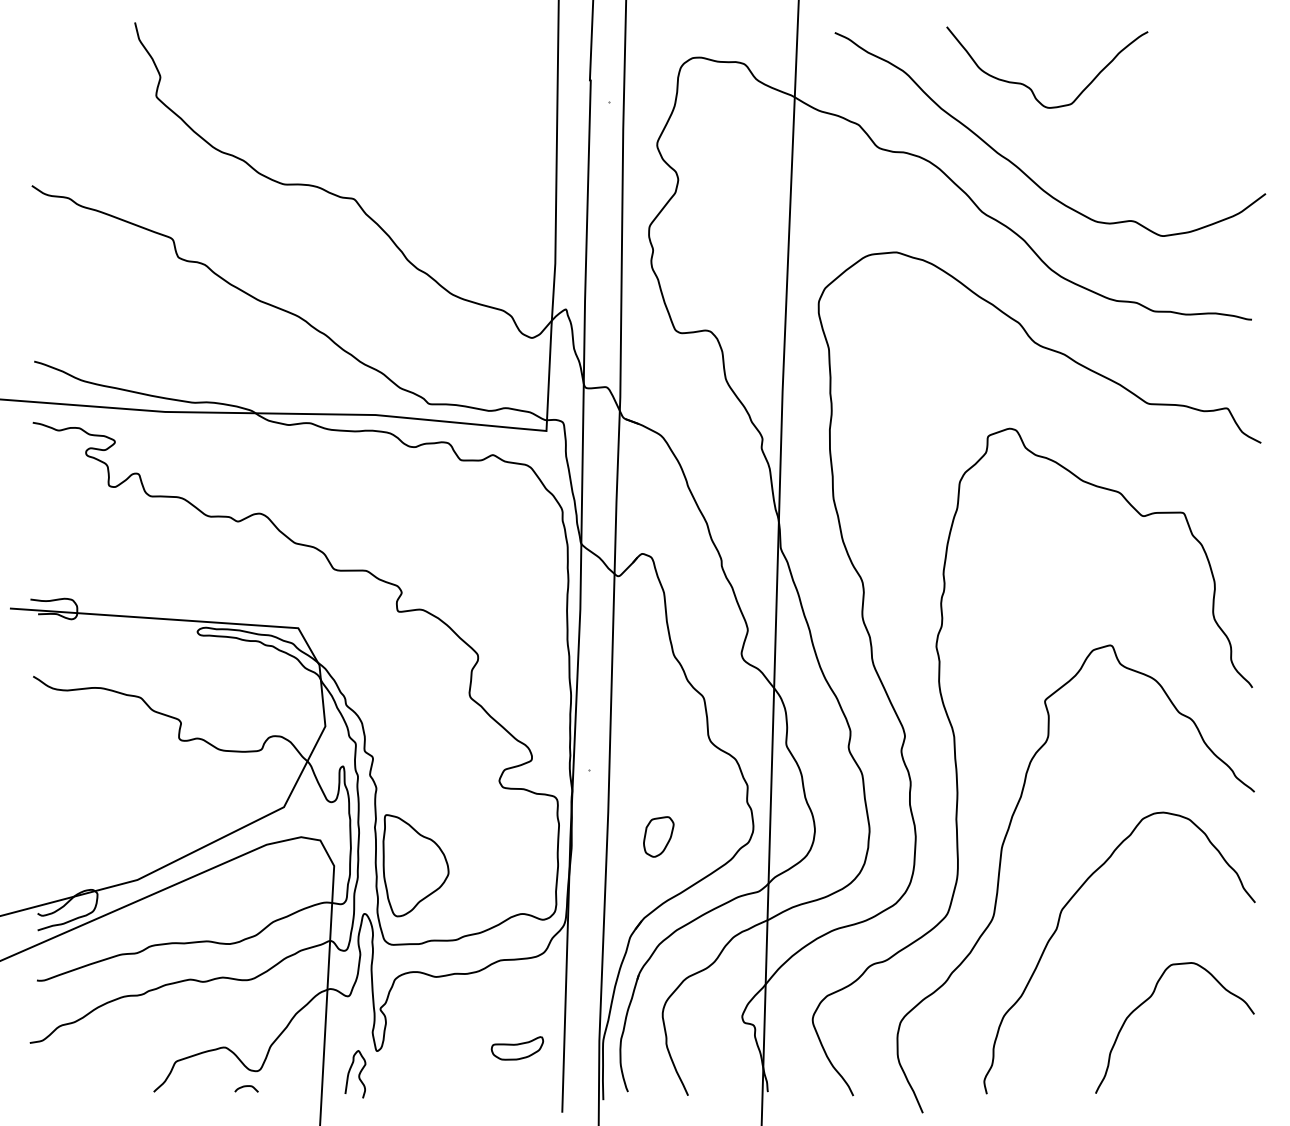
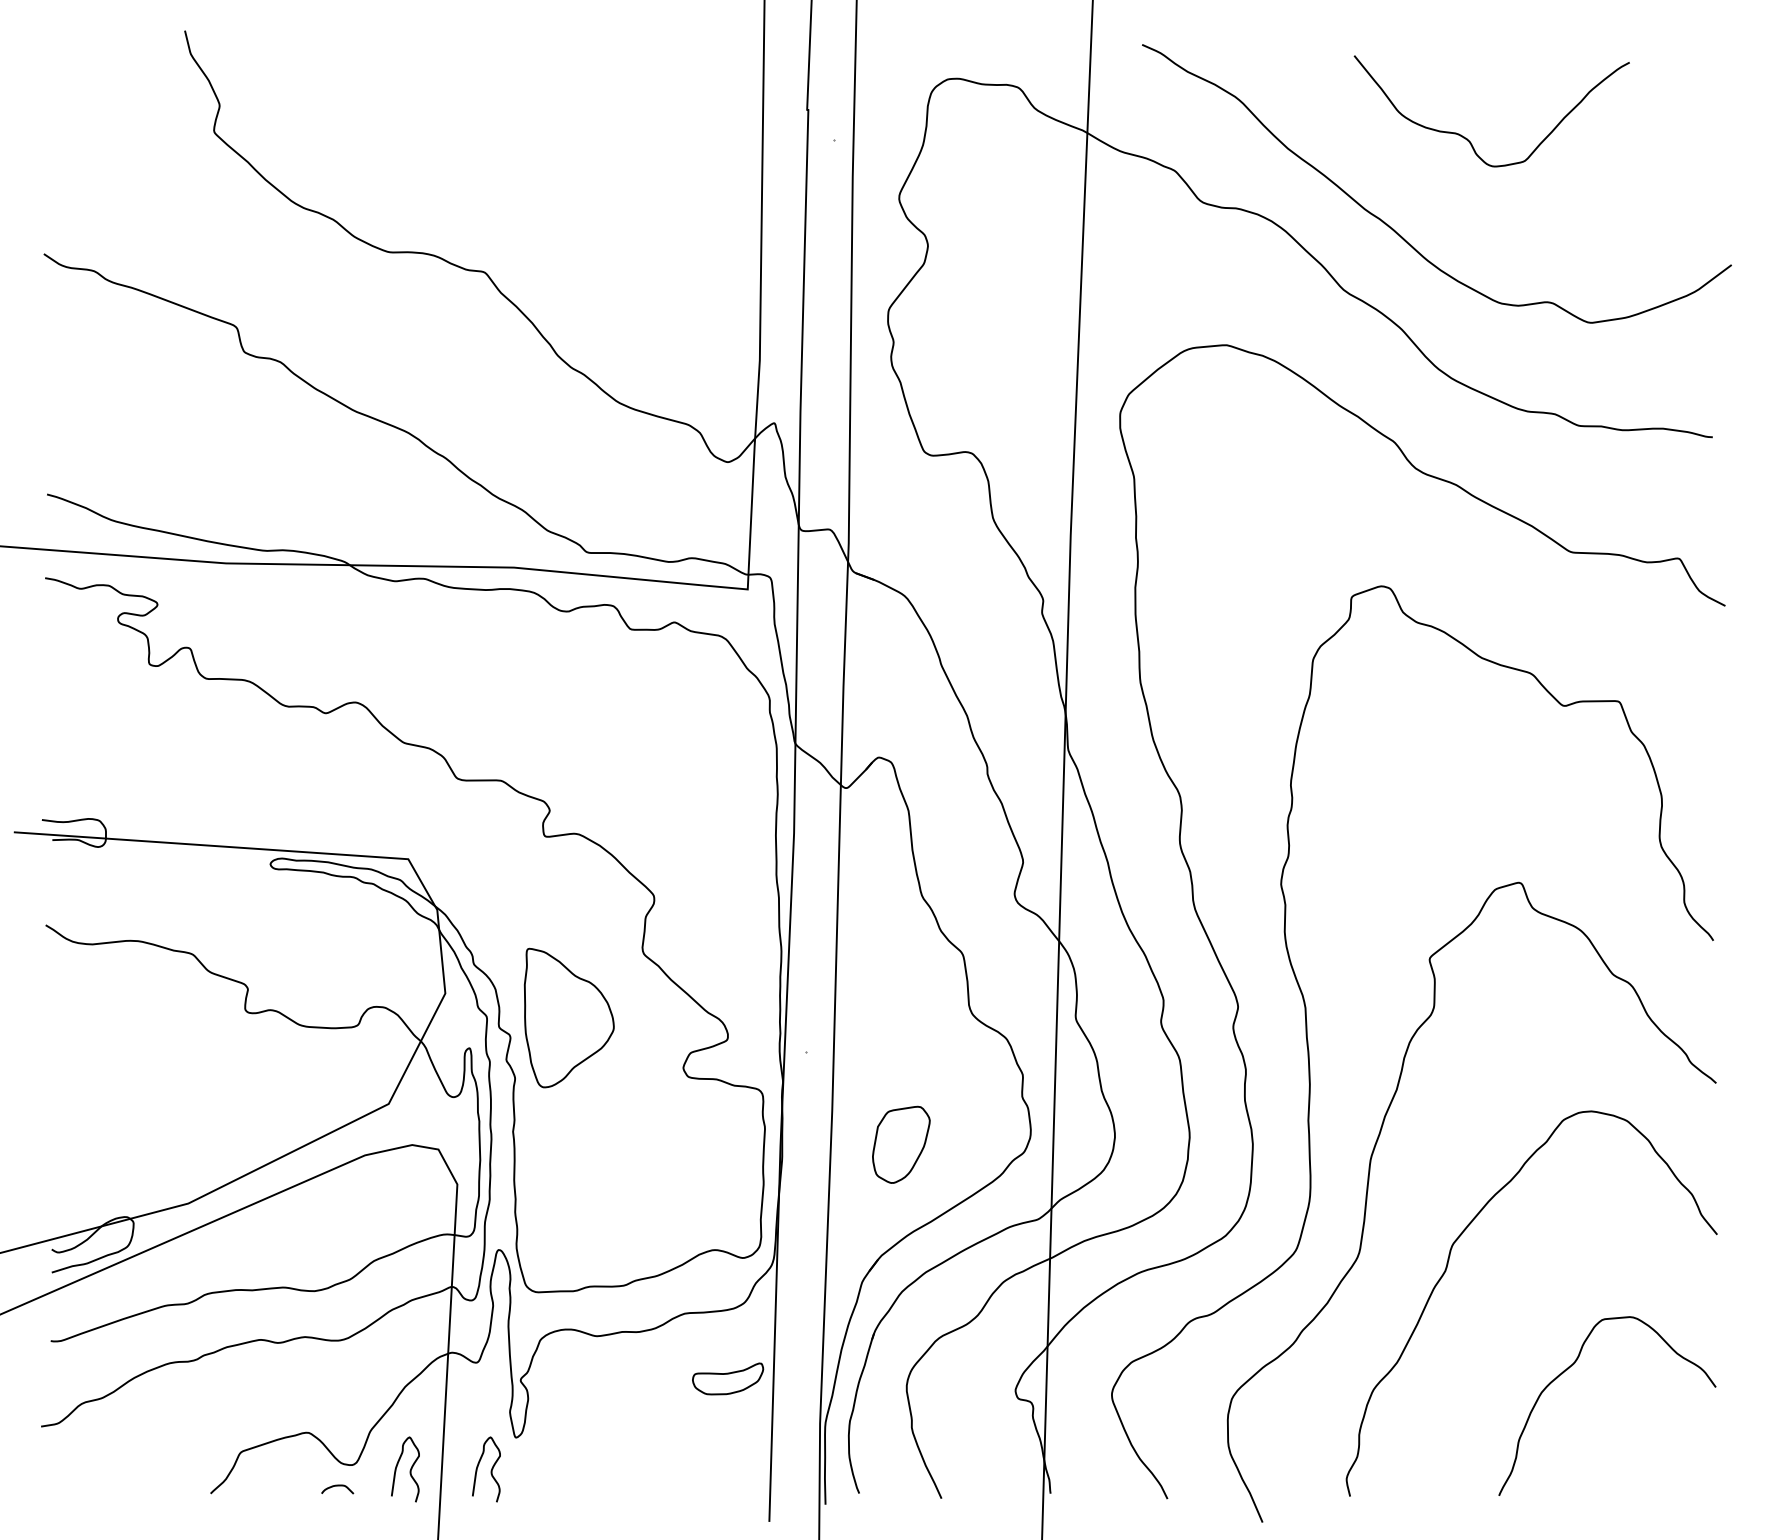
curve: (1028, 86) -> (1466, 137), moved
part: (658, 836) -> (901, 1144), size x1.4
part: (415, 865) -> (568, 1017), moved
part: (517, 1048) -> (728, 1378), moved
curve: (299, 1075) -> (409, 1470), added

